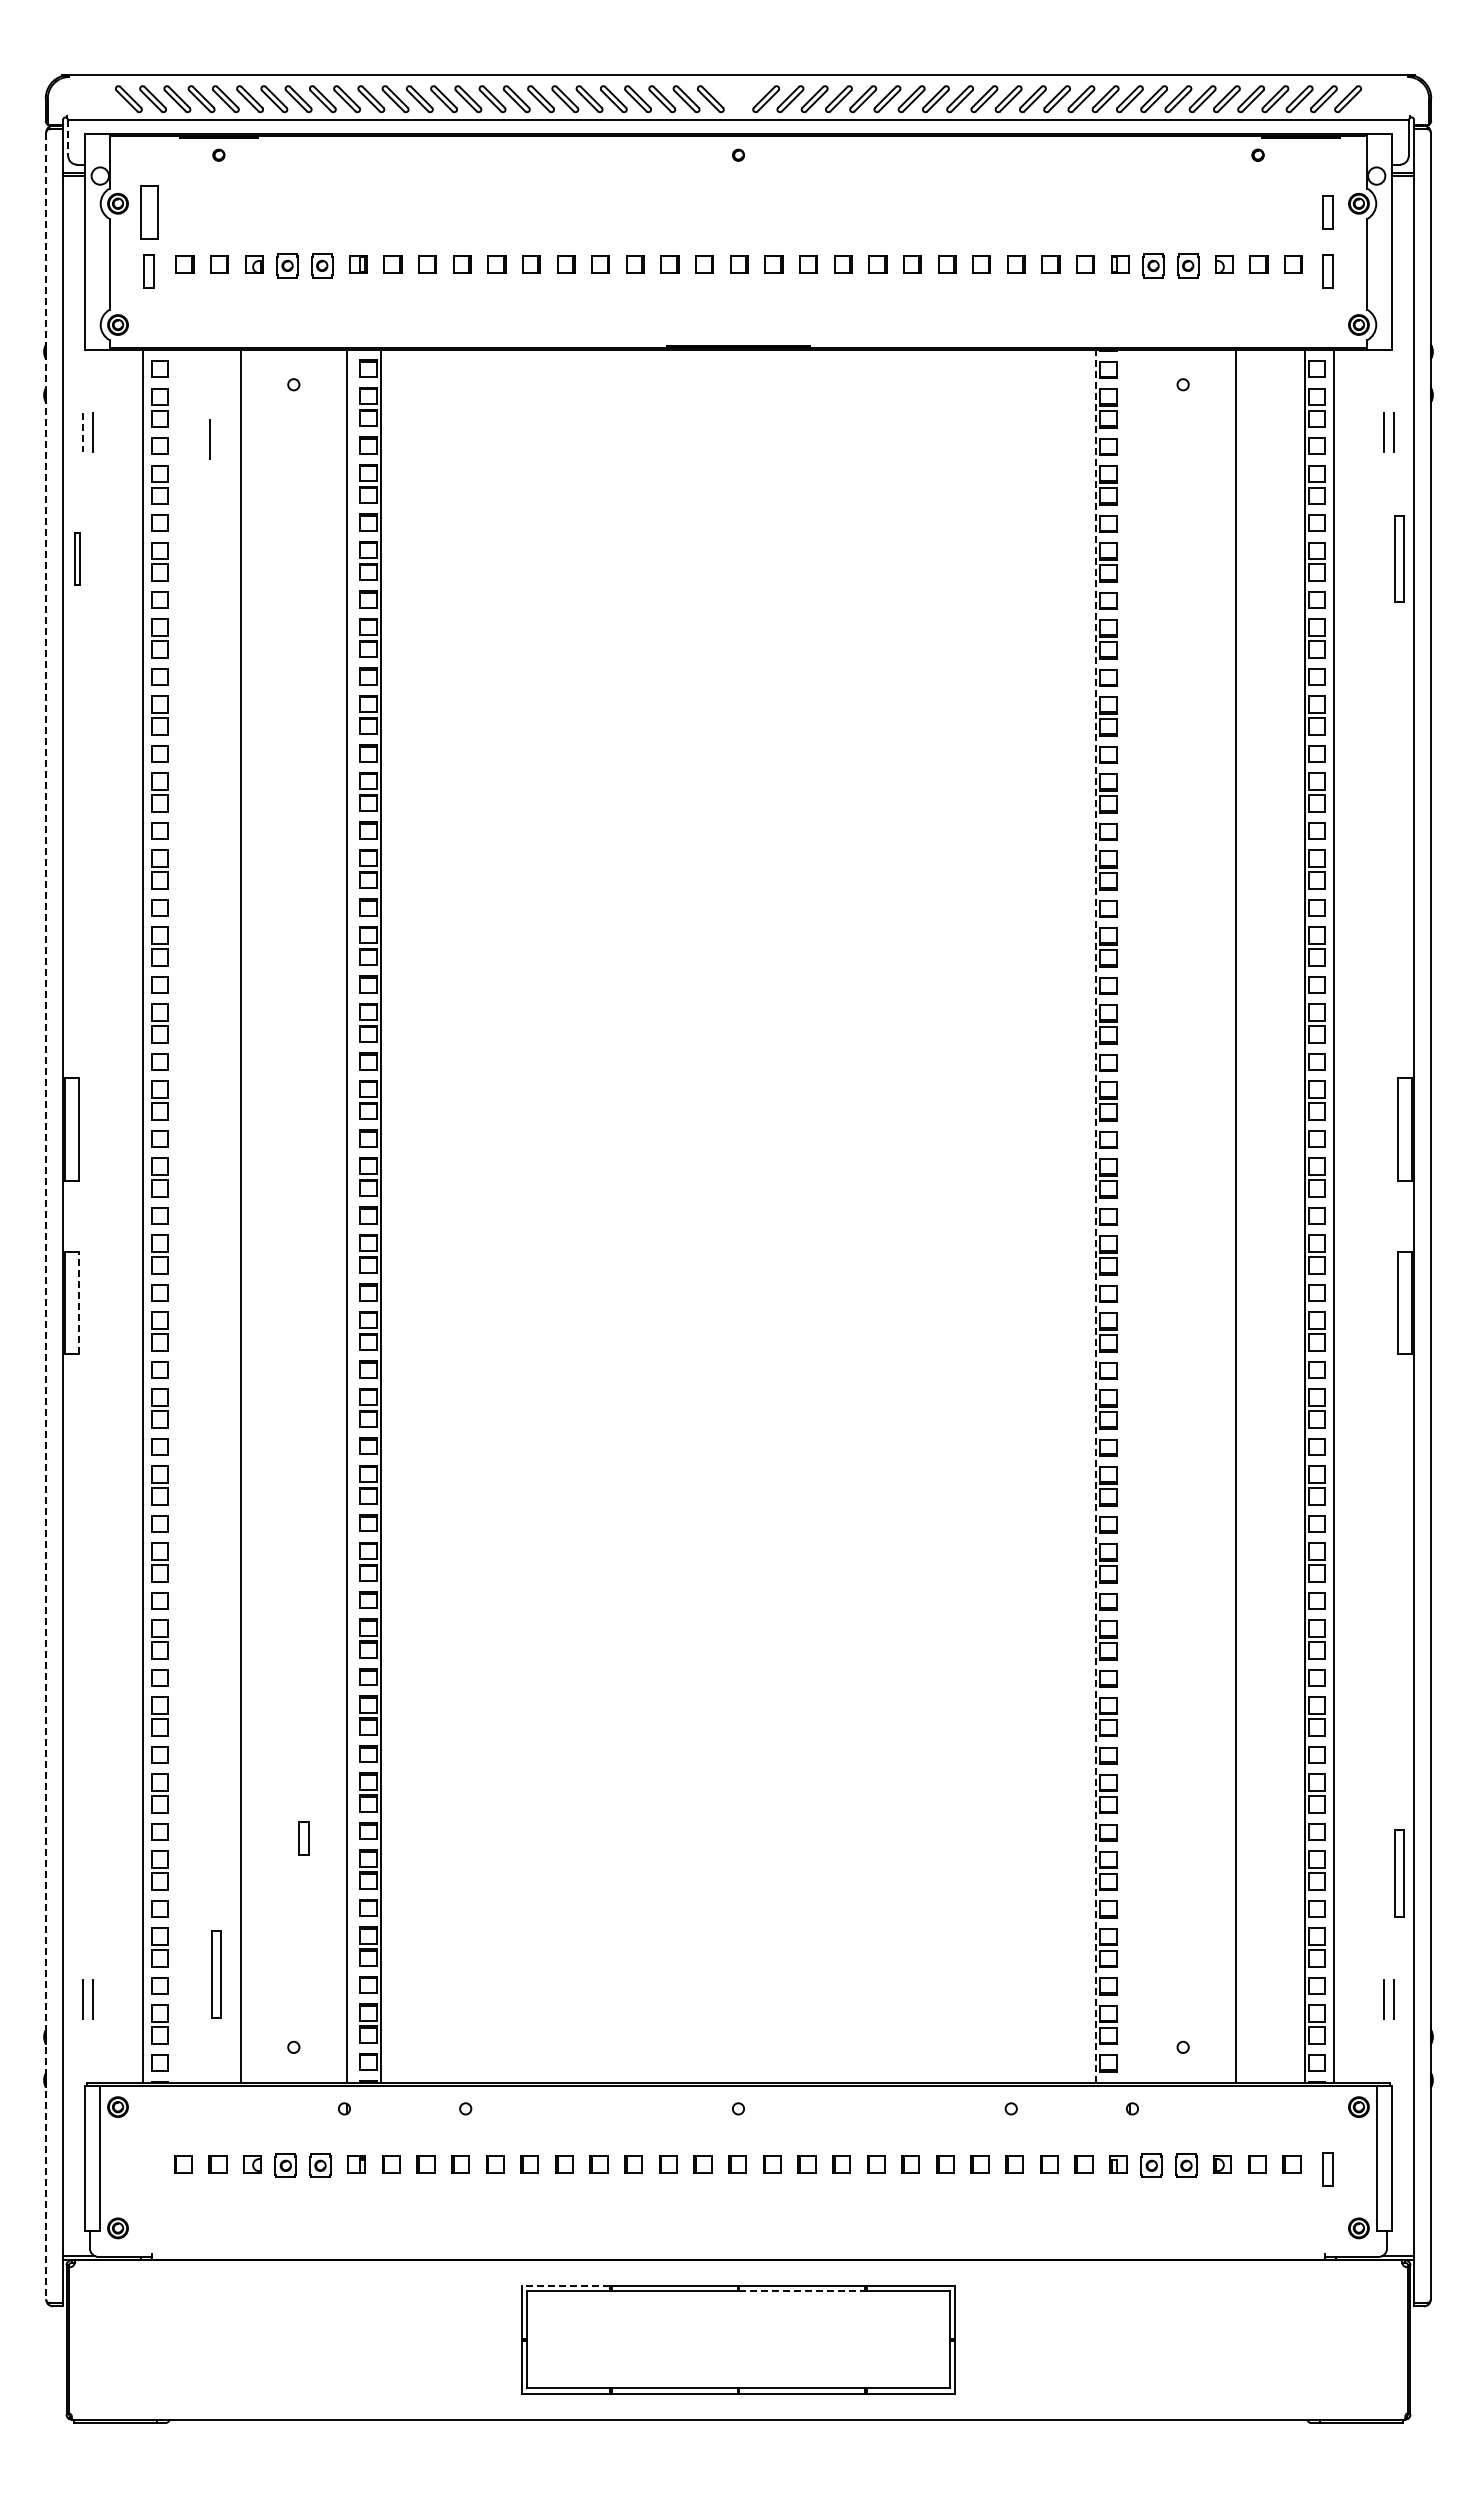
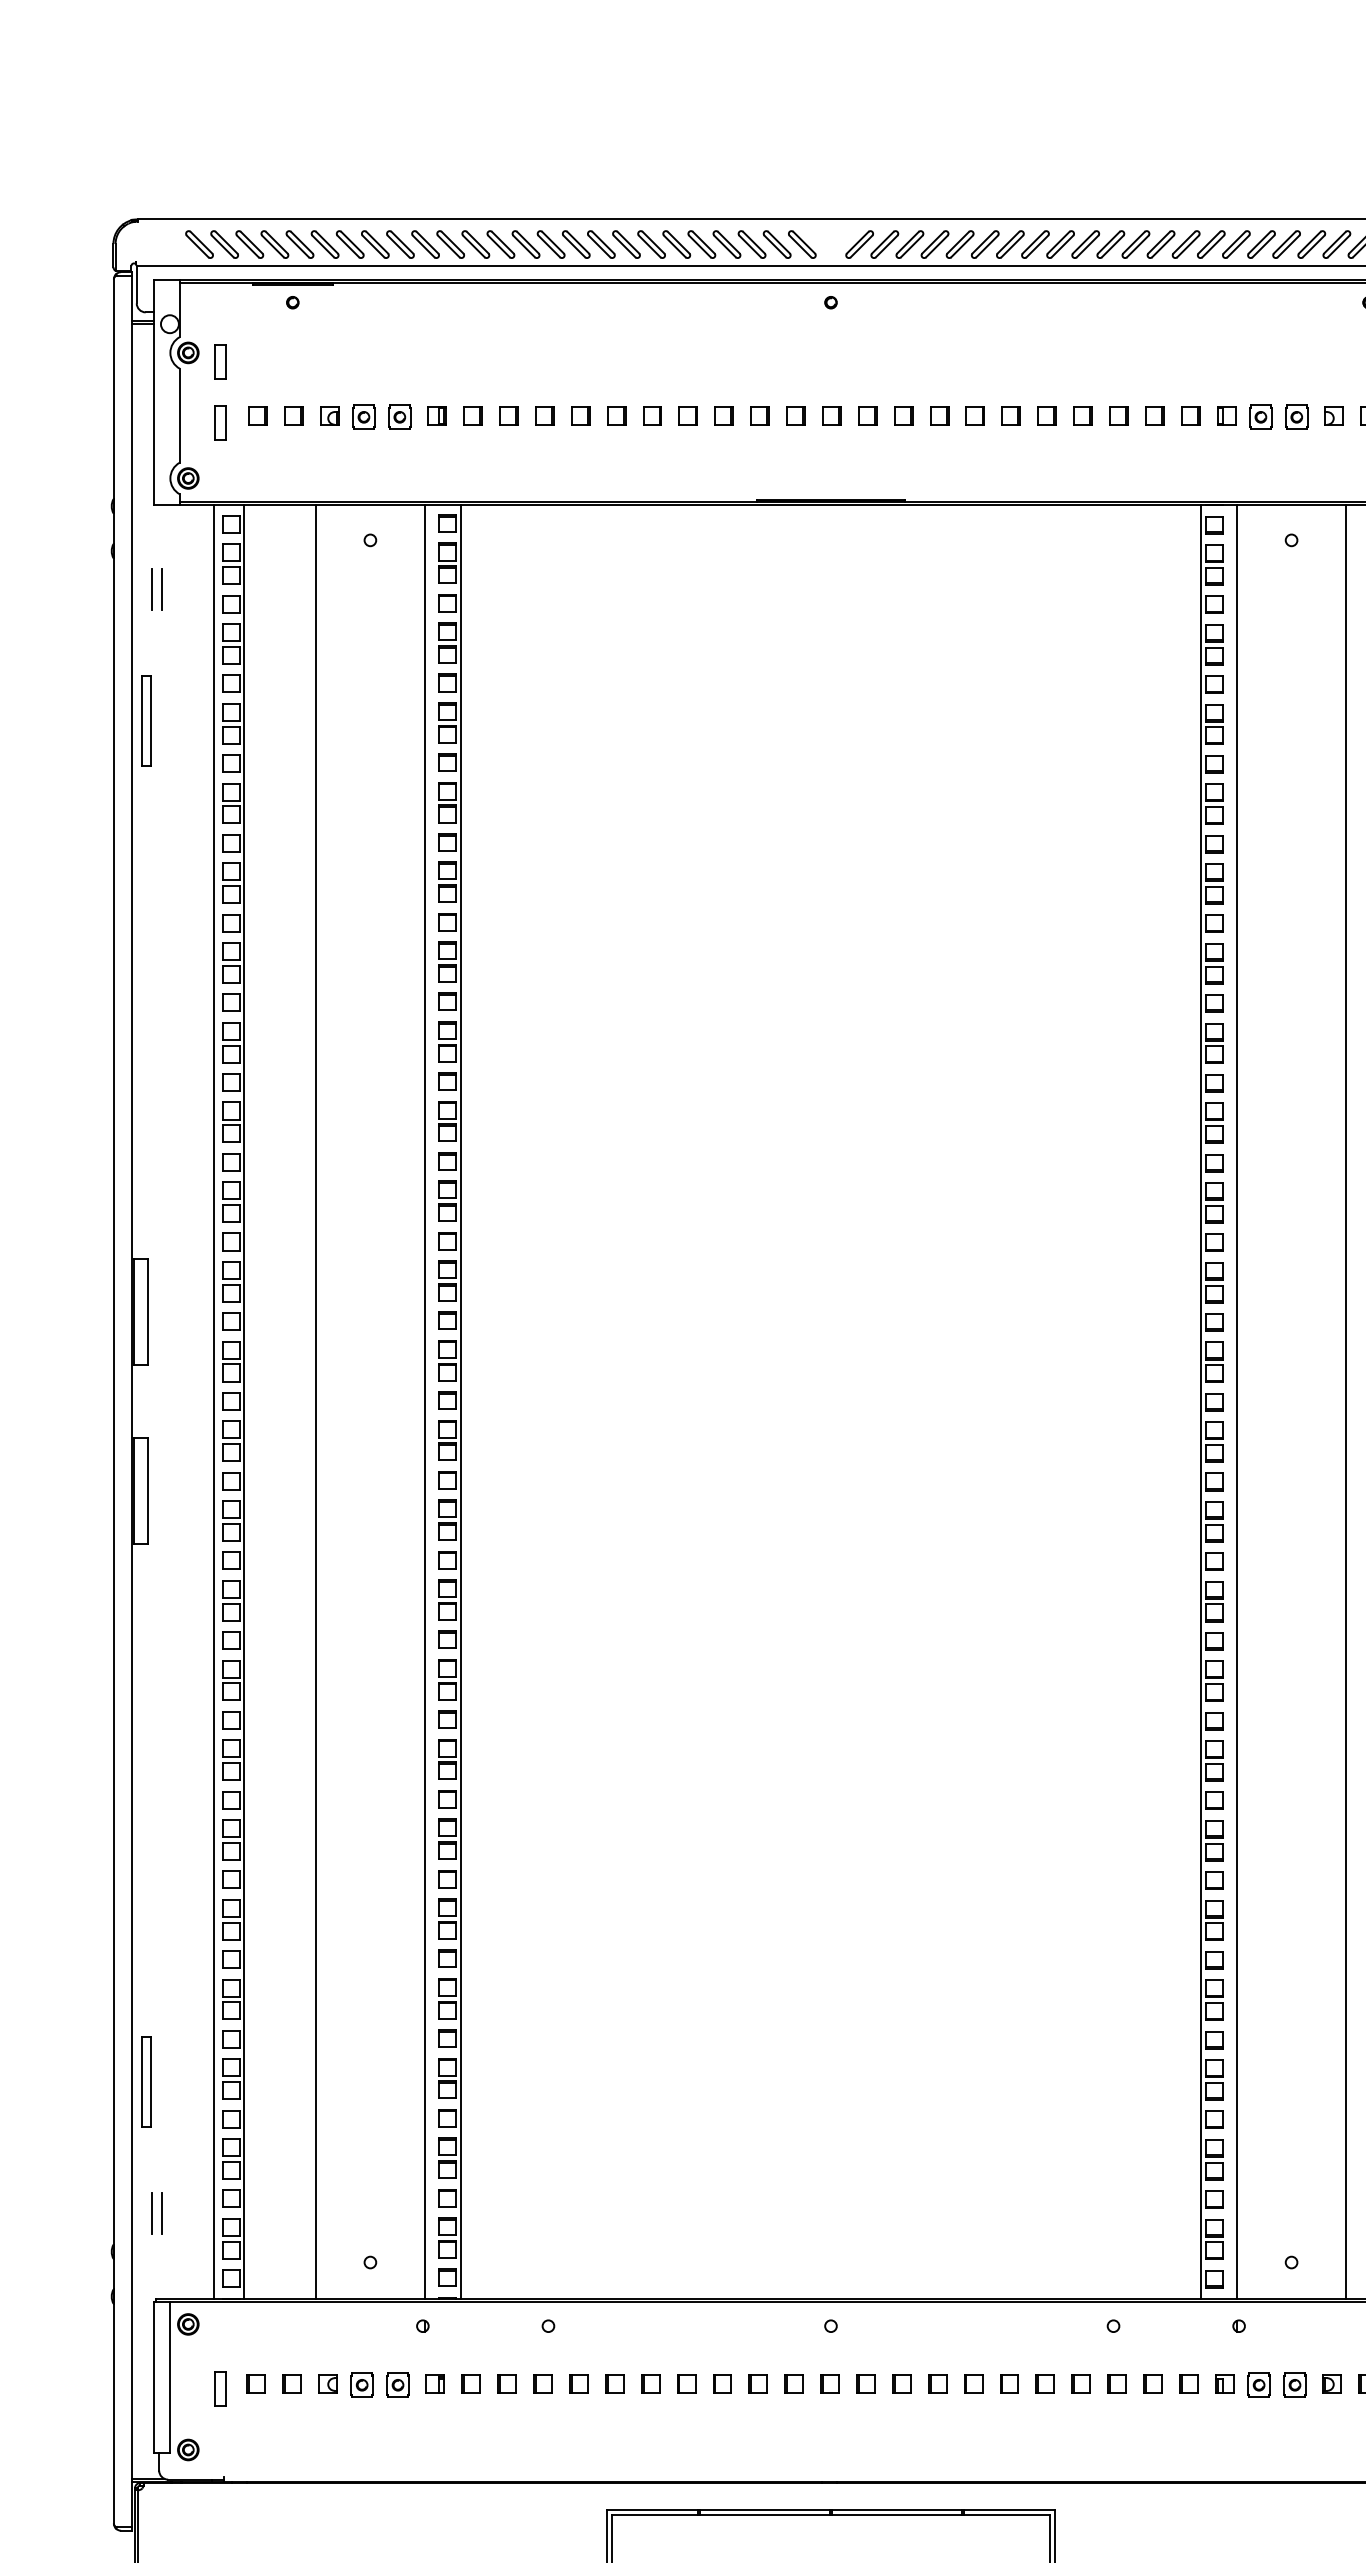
line: (68, 138) -> (137, 285), dashed -> solid
part: (148, 212) -> (219, 361), size x0.62
line: (82, 432) -> (151, 589), dashed -> solid
line: (209, 439) -> (283, 597), removed
part: (77, 558) -> (146, 720), size x1.67
line: (46, 1216) -> (114, 1401), dashed -> solid
line: (171, 1216) -> (243, 1401), added
line: (1095, 1216) -> (1200, 1401), dashed -> solid
line: (1130, 1216) -> (1237, 1401), added
line: (79, 1302) -> (148, 1490), dashed -> solid
part: (303, 1838) -> (219, 2389), moved
part: (216, 1974) -> (146, 2082), moved
line: (565, 2286) -> (651, 2510), dashed -> solid
line: (802, 2291) -> (897, 2515), dashed -> solid

